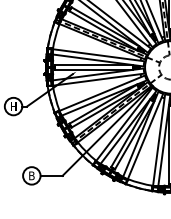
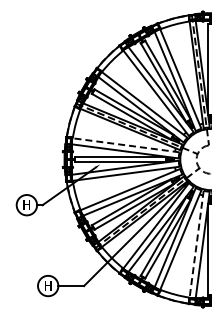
line: (98, 55) -> (125, 145), solid -> dashed
line: (158, 141) -> (196, 245), solid -> dashed
text: (32, 176) -> (48, 286), B -> H

